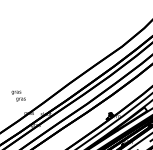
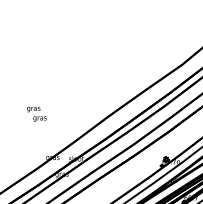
text: (18, 95) -> (36, 113), moved

